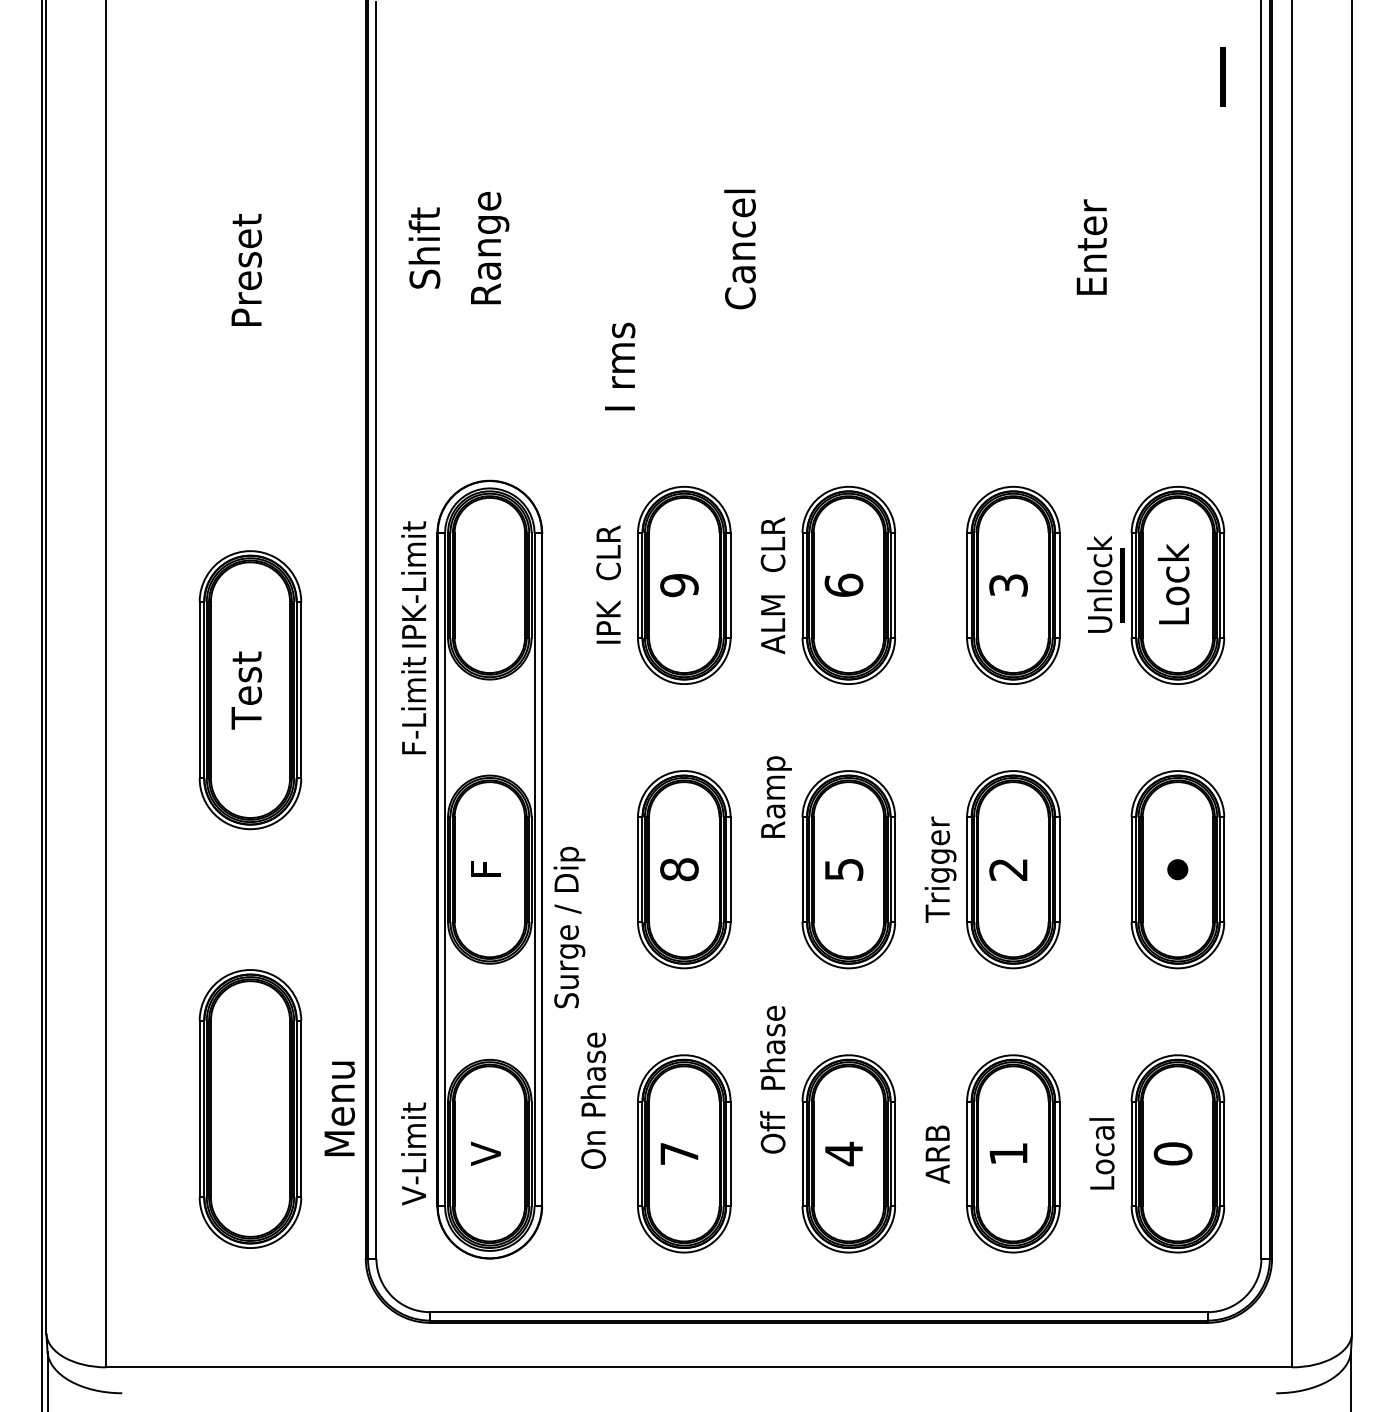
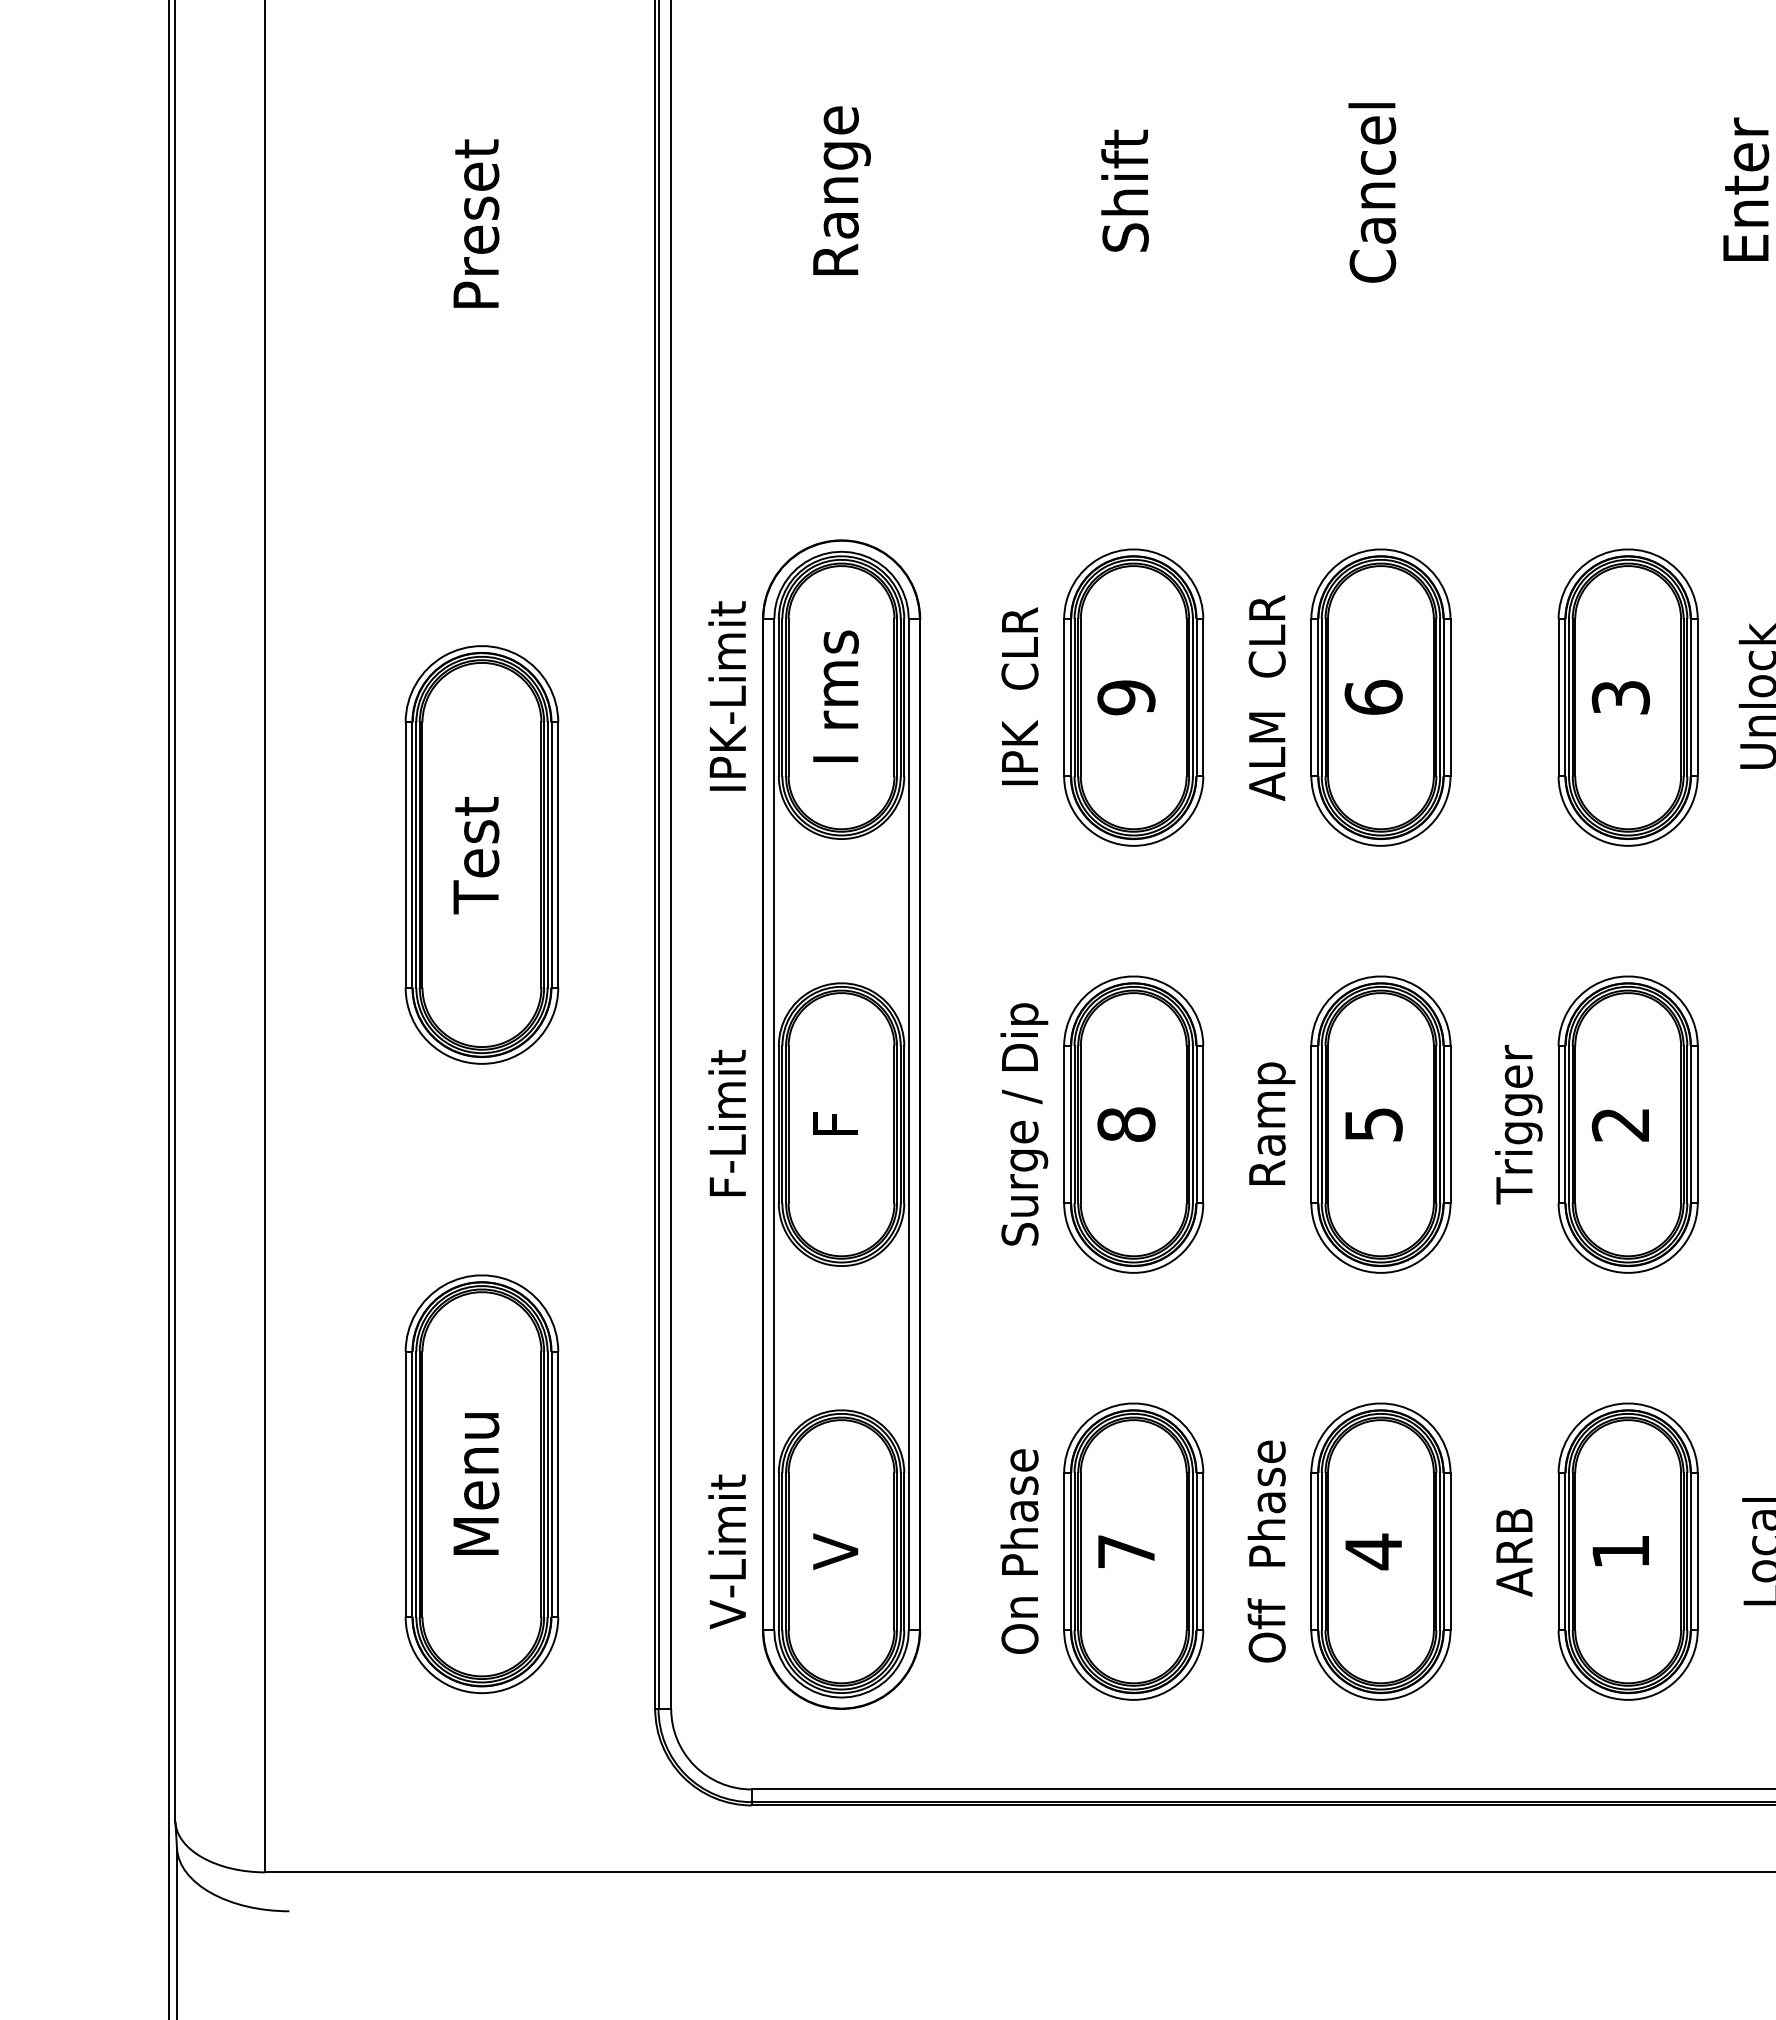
text: (424, 247) -> (1125, 189), moved
text: (739, 249) -> (1371, 192), moved
text: (620, 366) -> (836, 696), moved
text: (413, 705) -> (726, 1122), moved
text: (776, 796) -> (1272, 1122), moved
text: (569, 927) -> (1024, 1124), moved
text: (772, 1079) -> (1266, 1551), moved
text: (592, 1100) -> (1018, 1551), moved
text: (339, 1108) -> (475, 1483), moved

